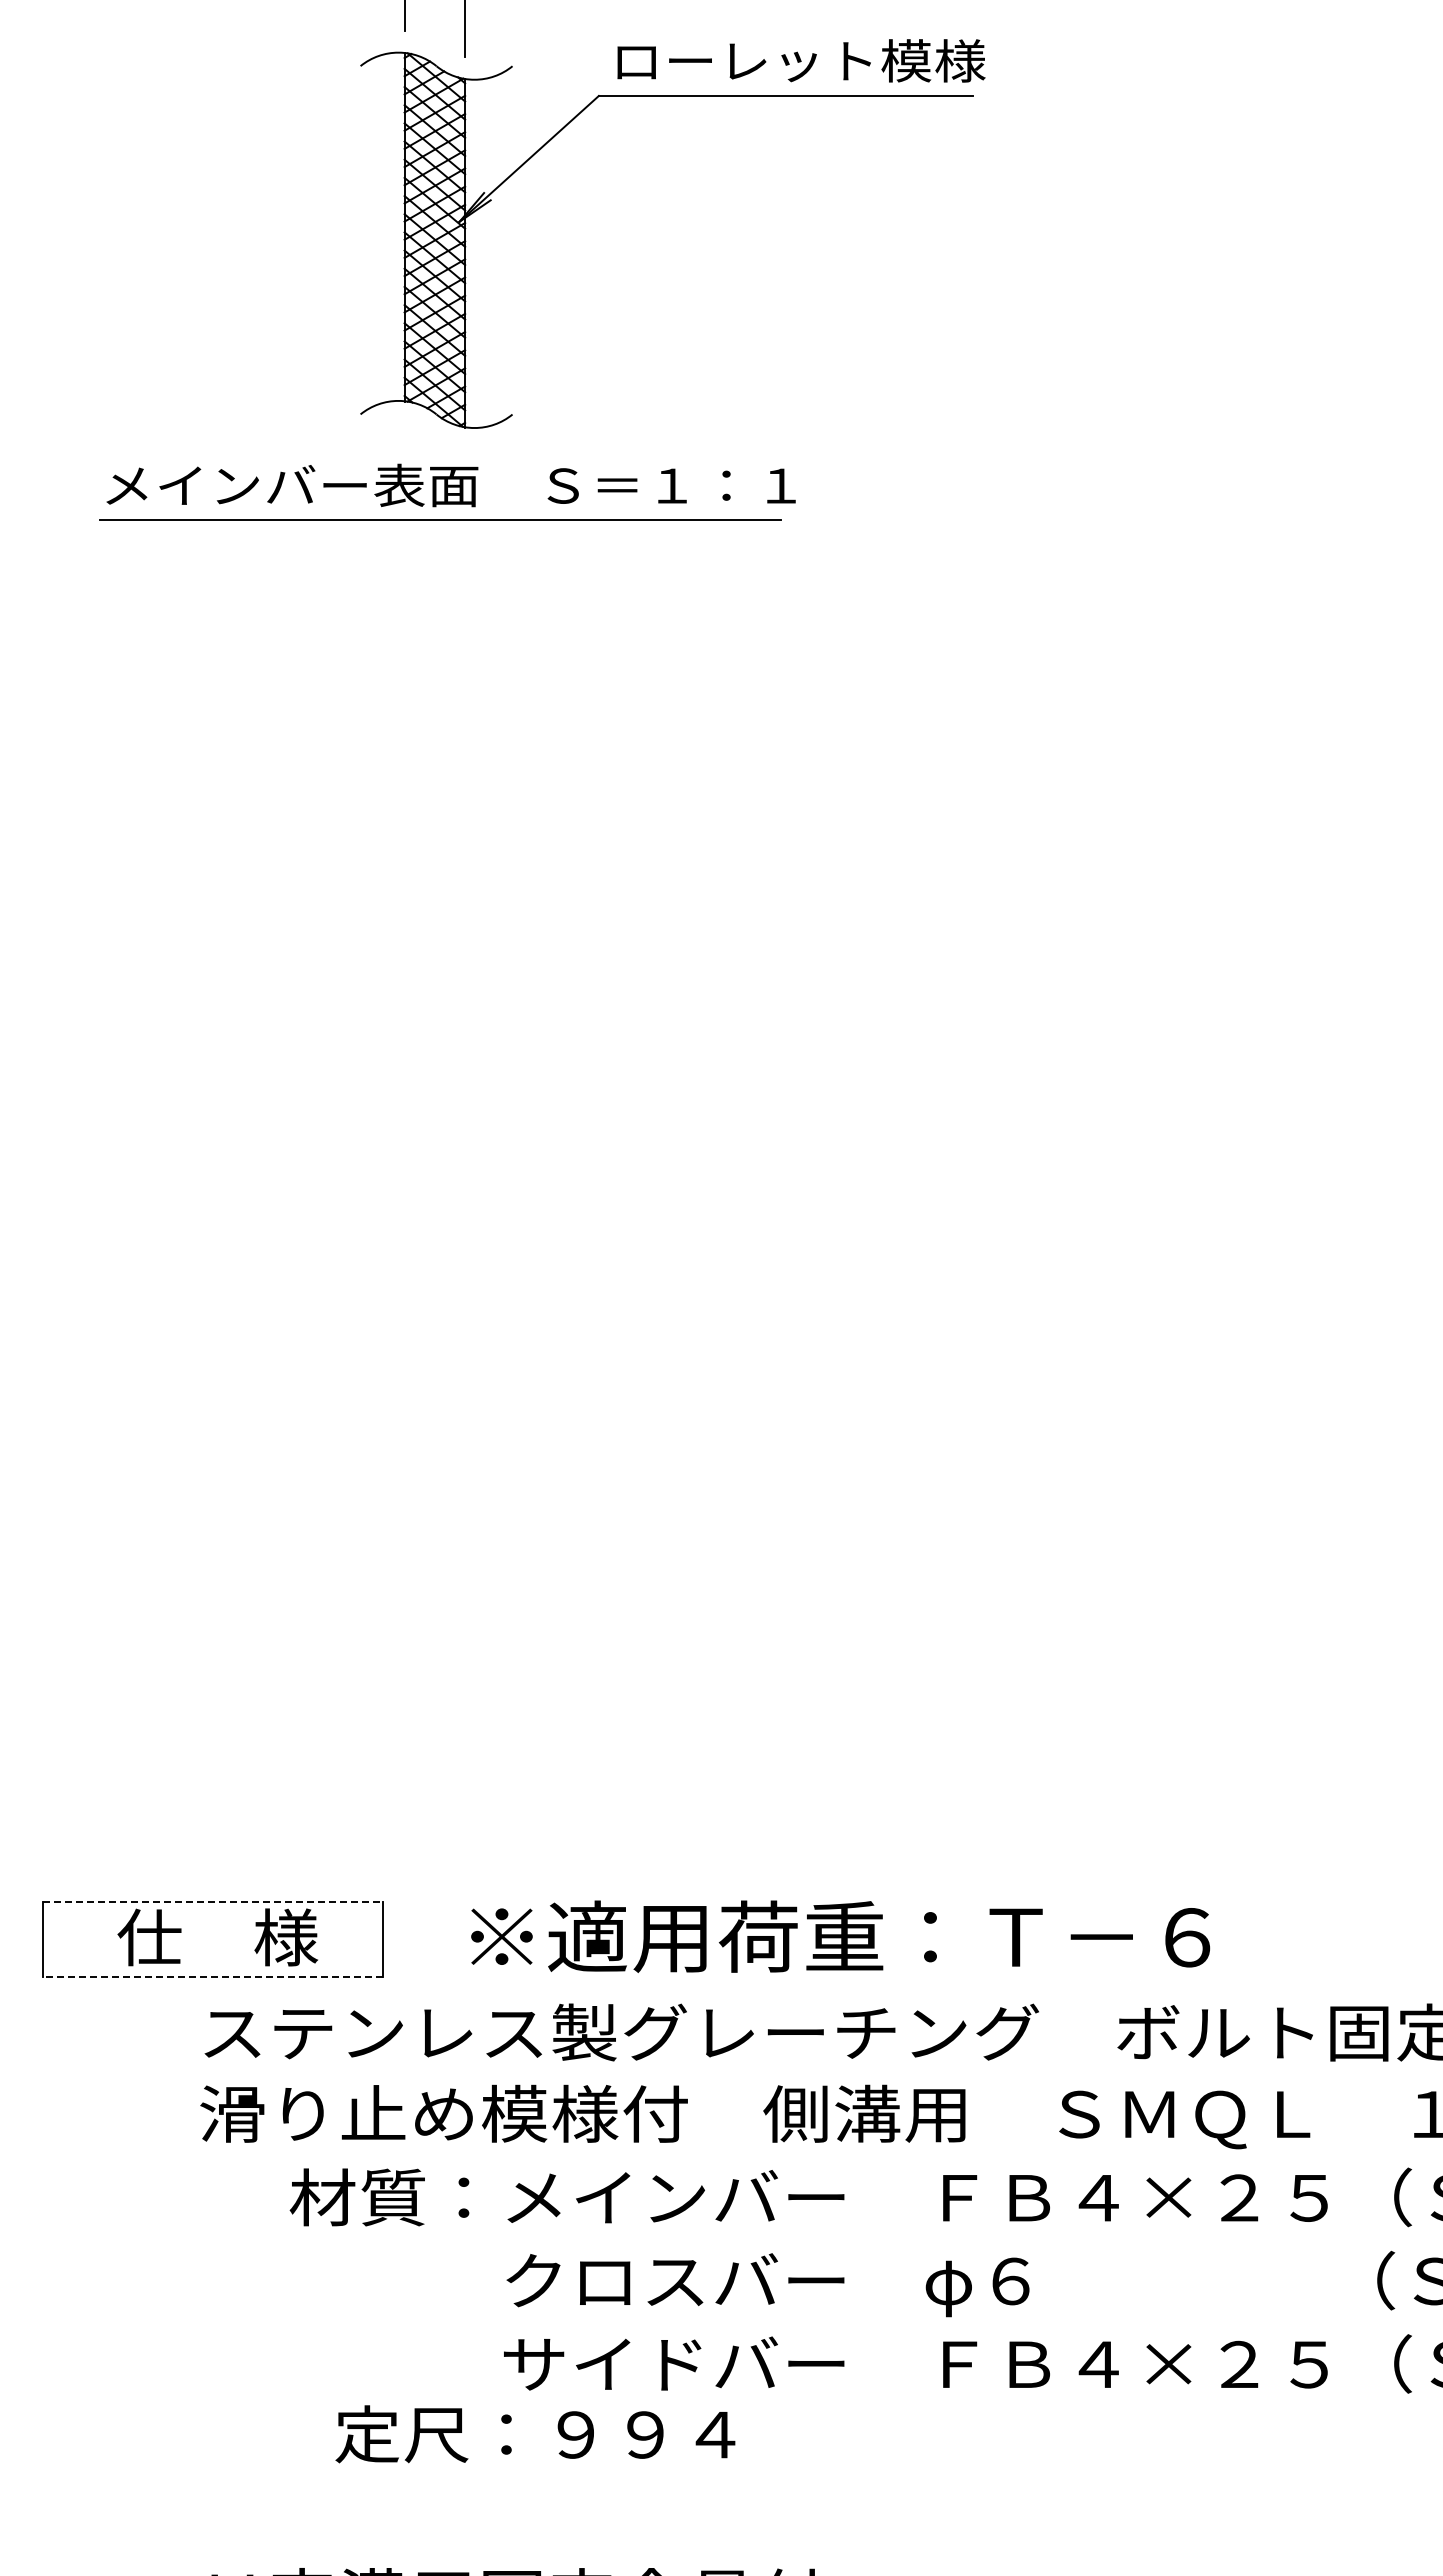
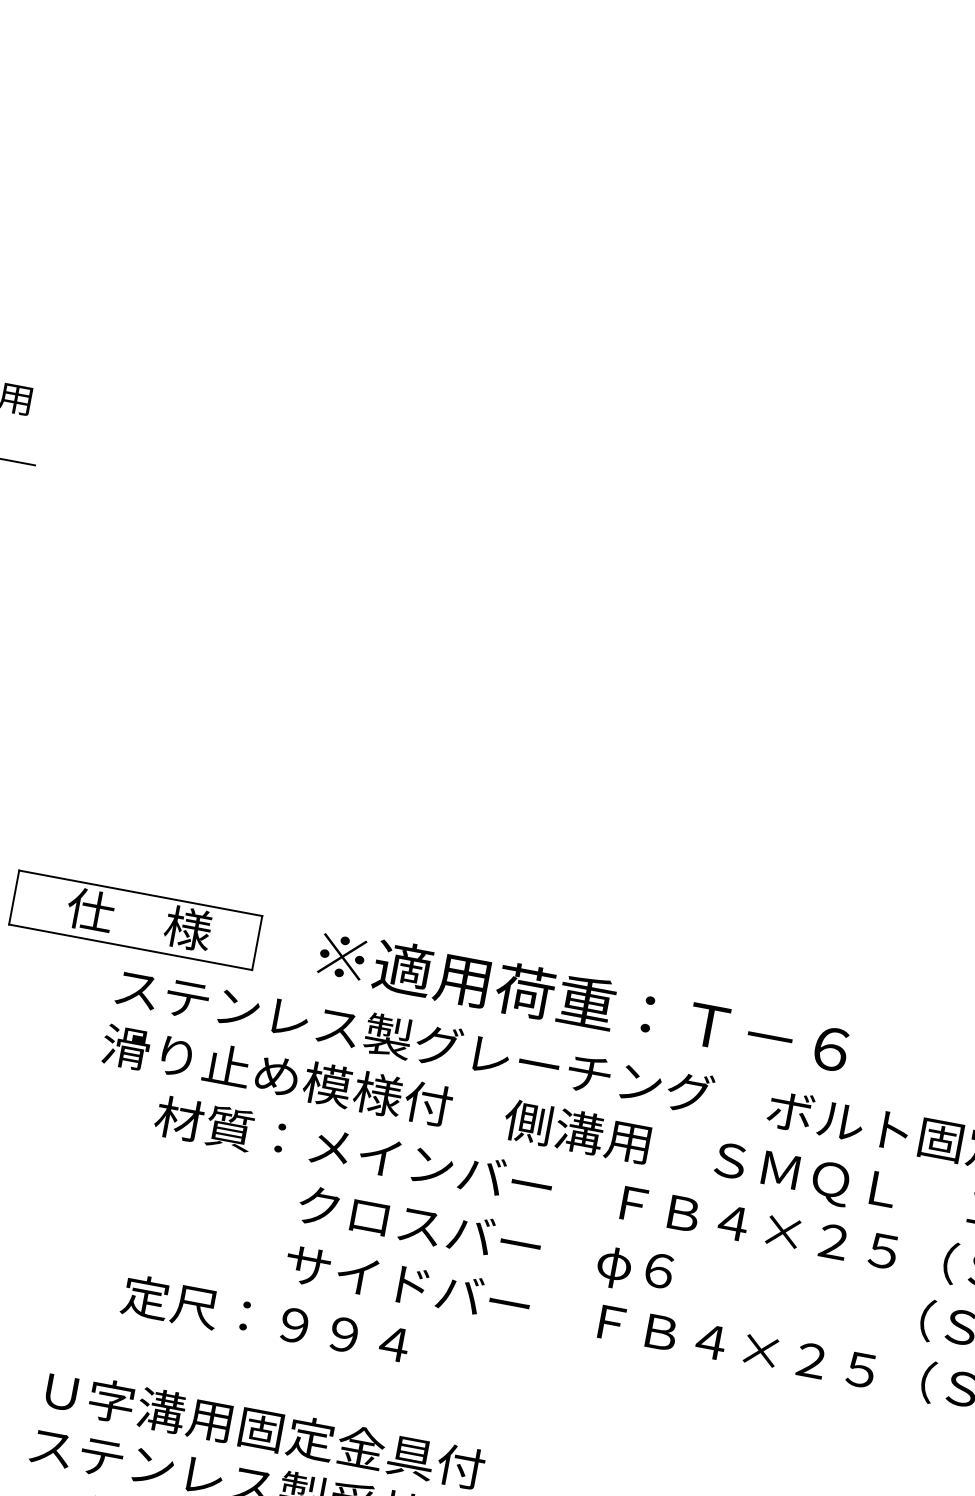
line: (213, 1901) -> (141, 893), dashed -> solid
line: (212, 1977) -> (130, 947), dashed -> solid
text: (535, 2434) -> (265, 1319), moved

